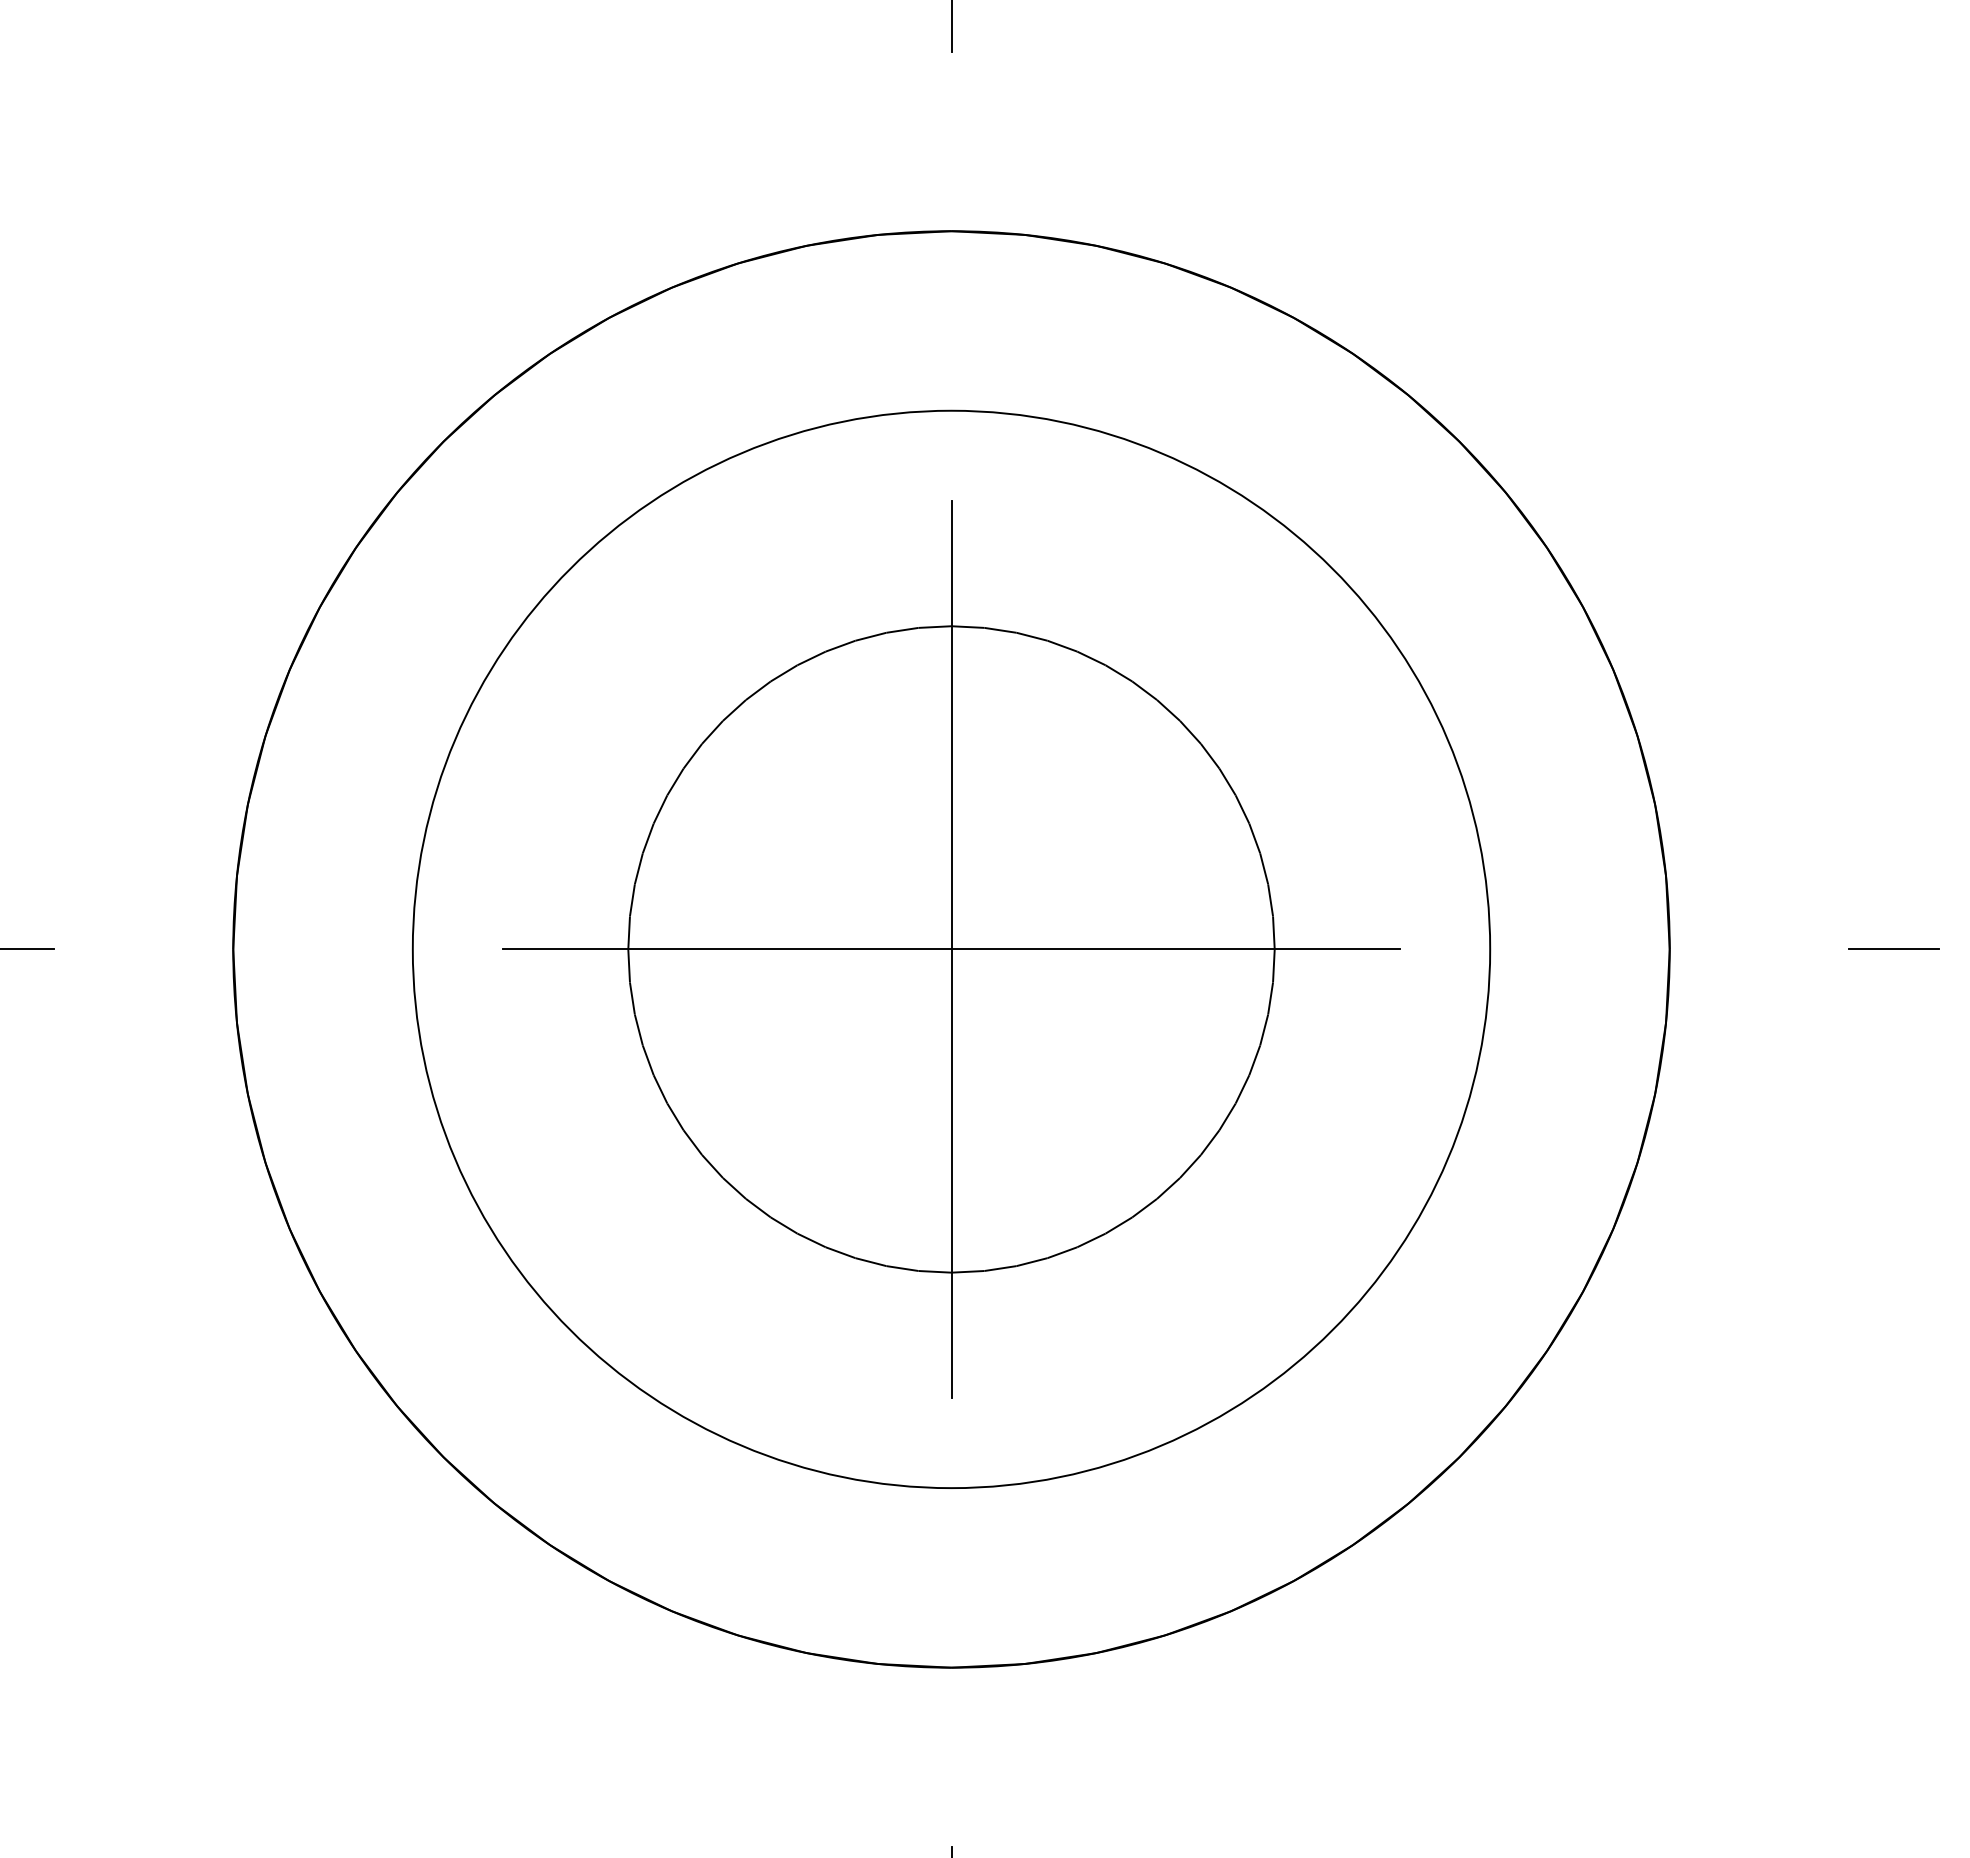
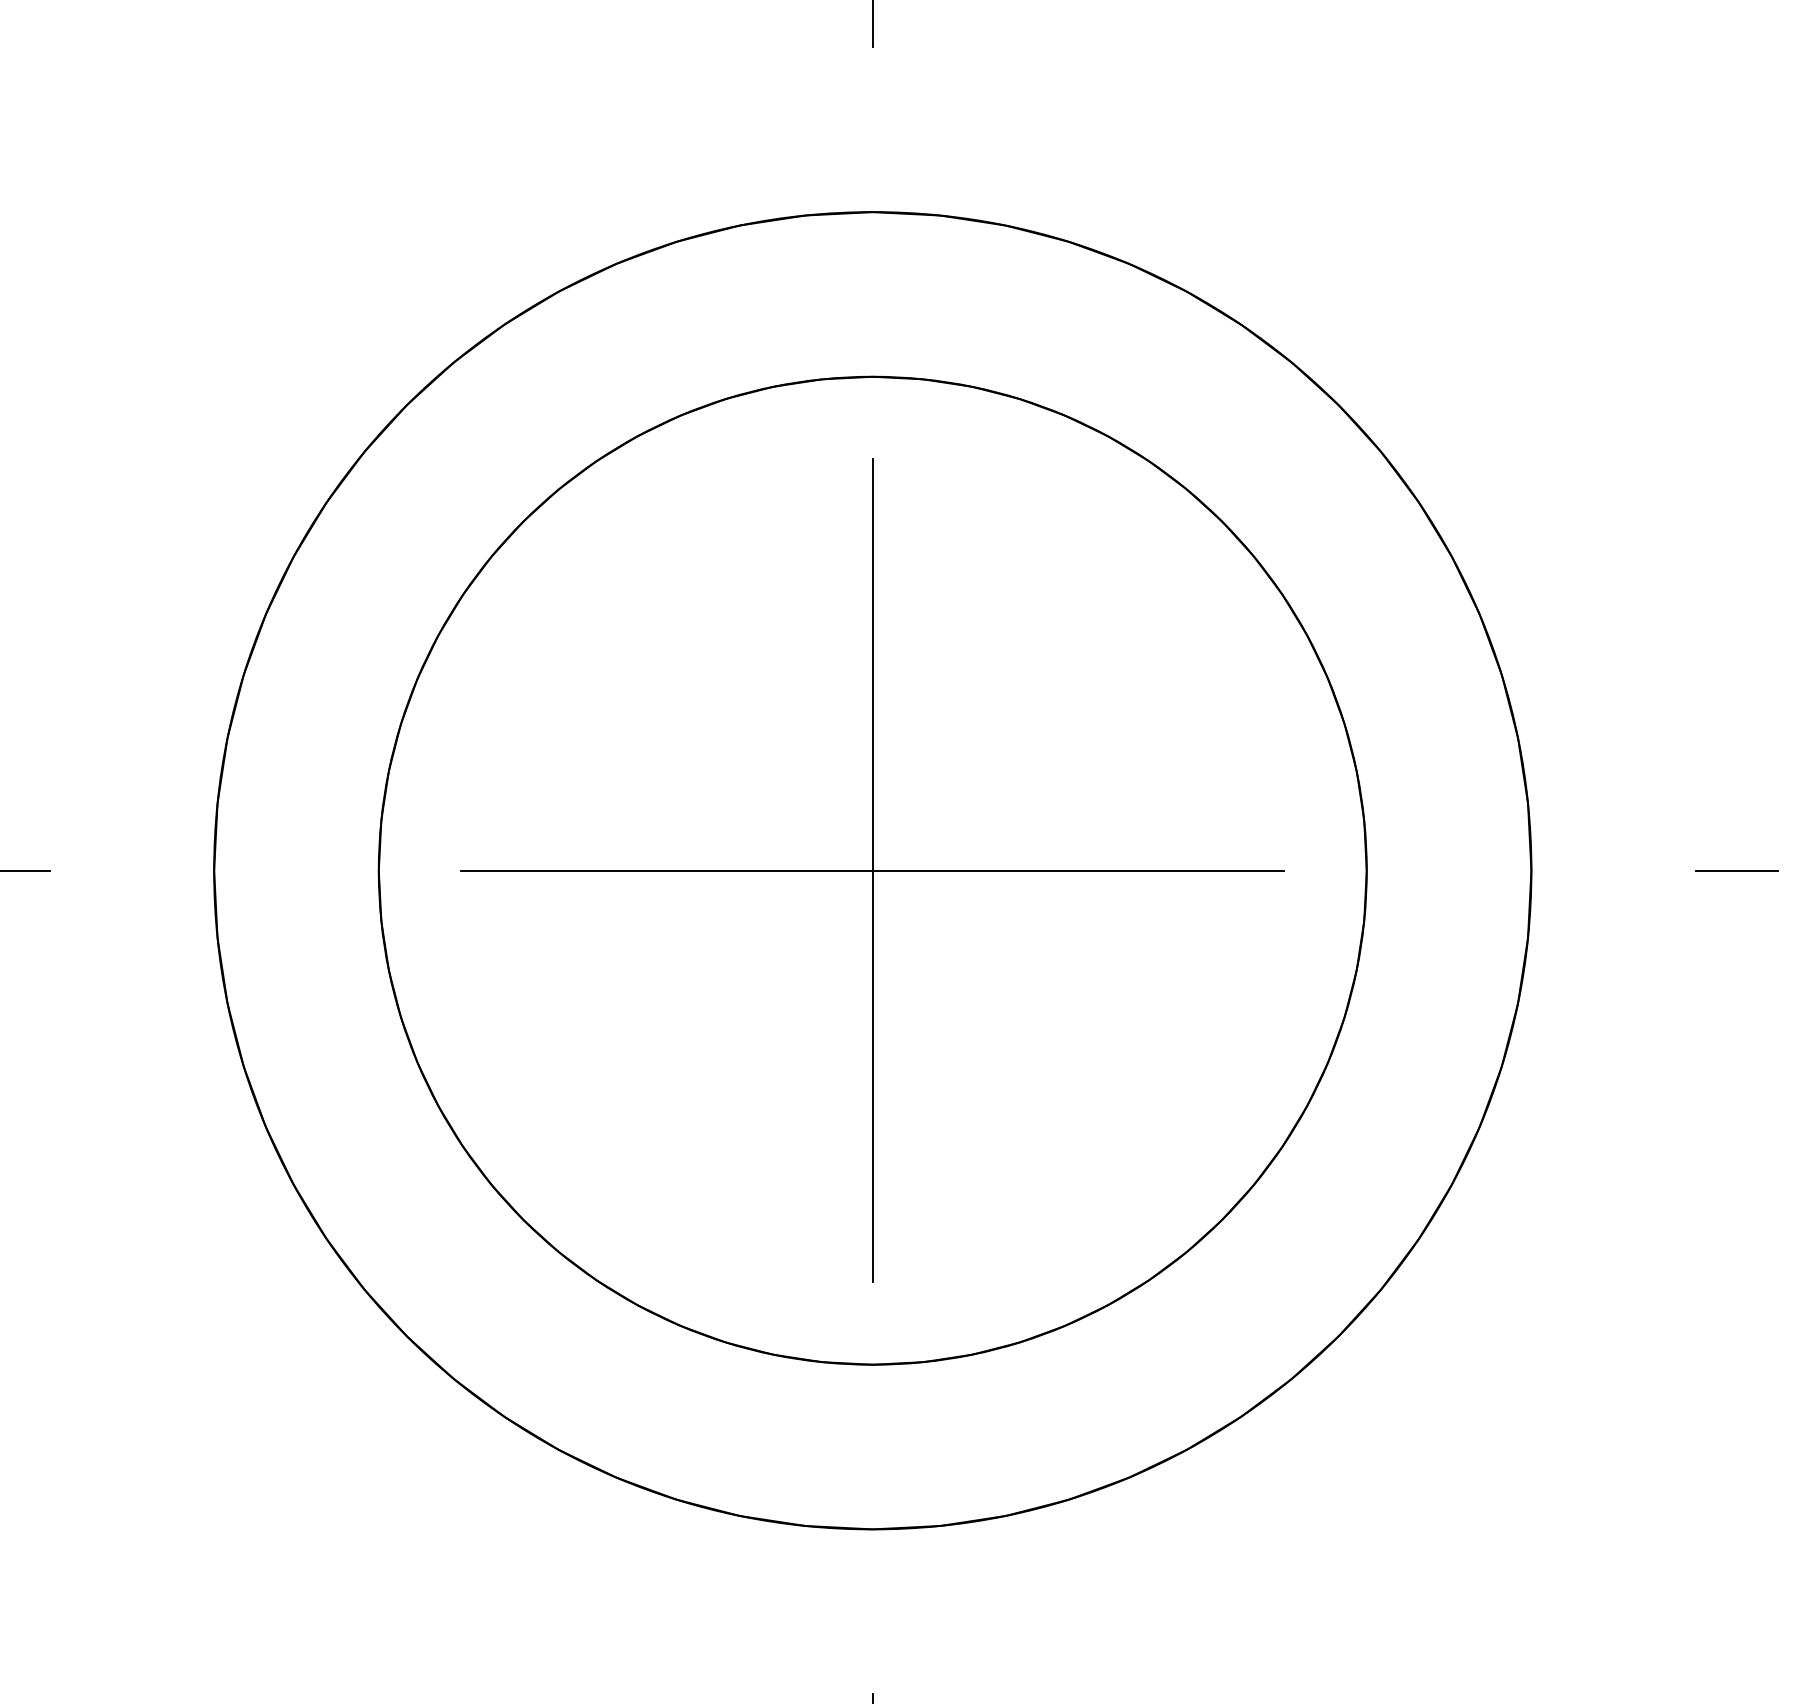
circle: (951, 949) -> (872, 870), size x1.67

